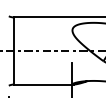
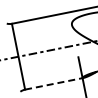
line: (43, 84) -> (54, 83), solid -> dashed

